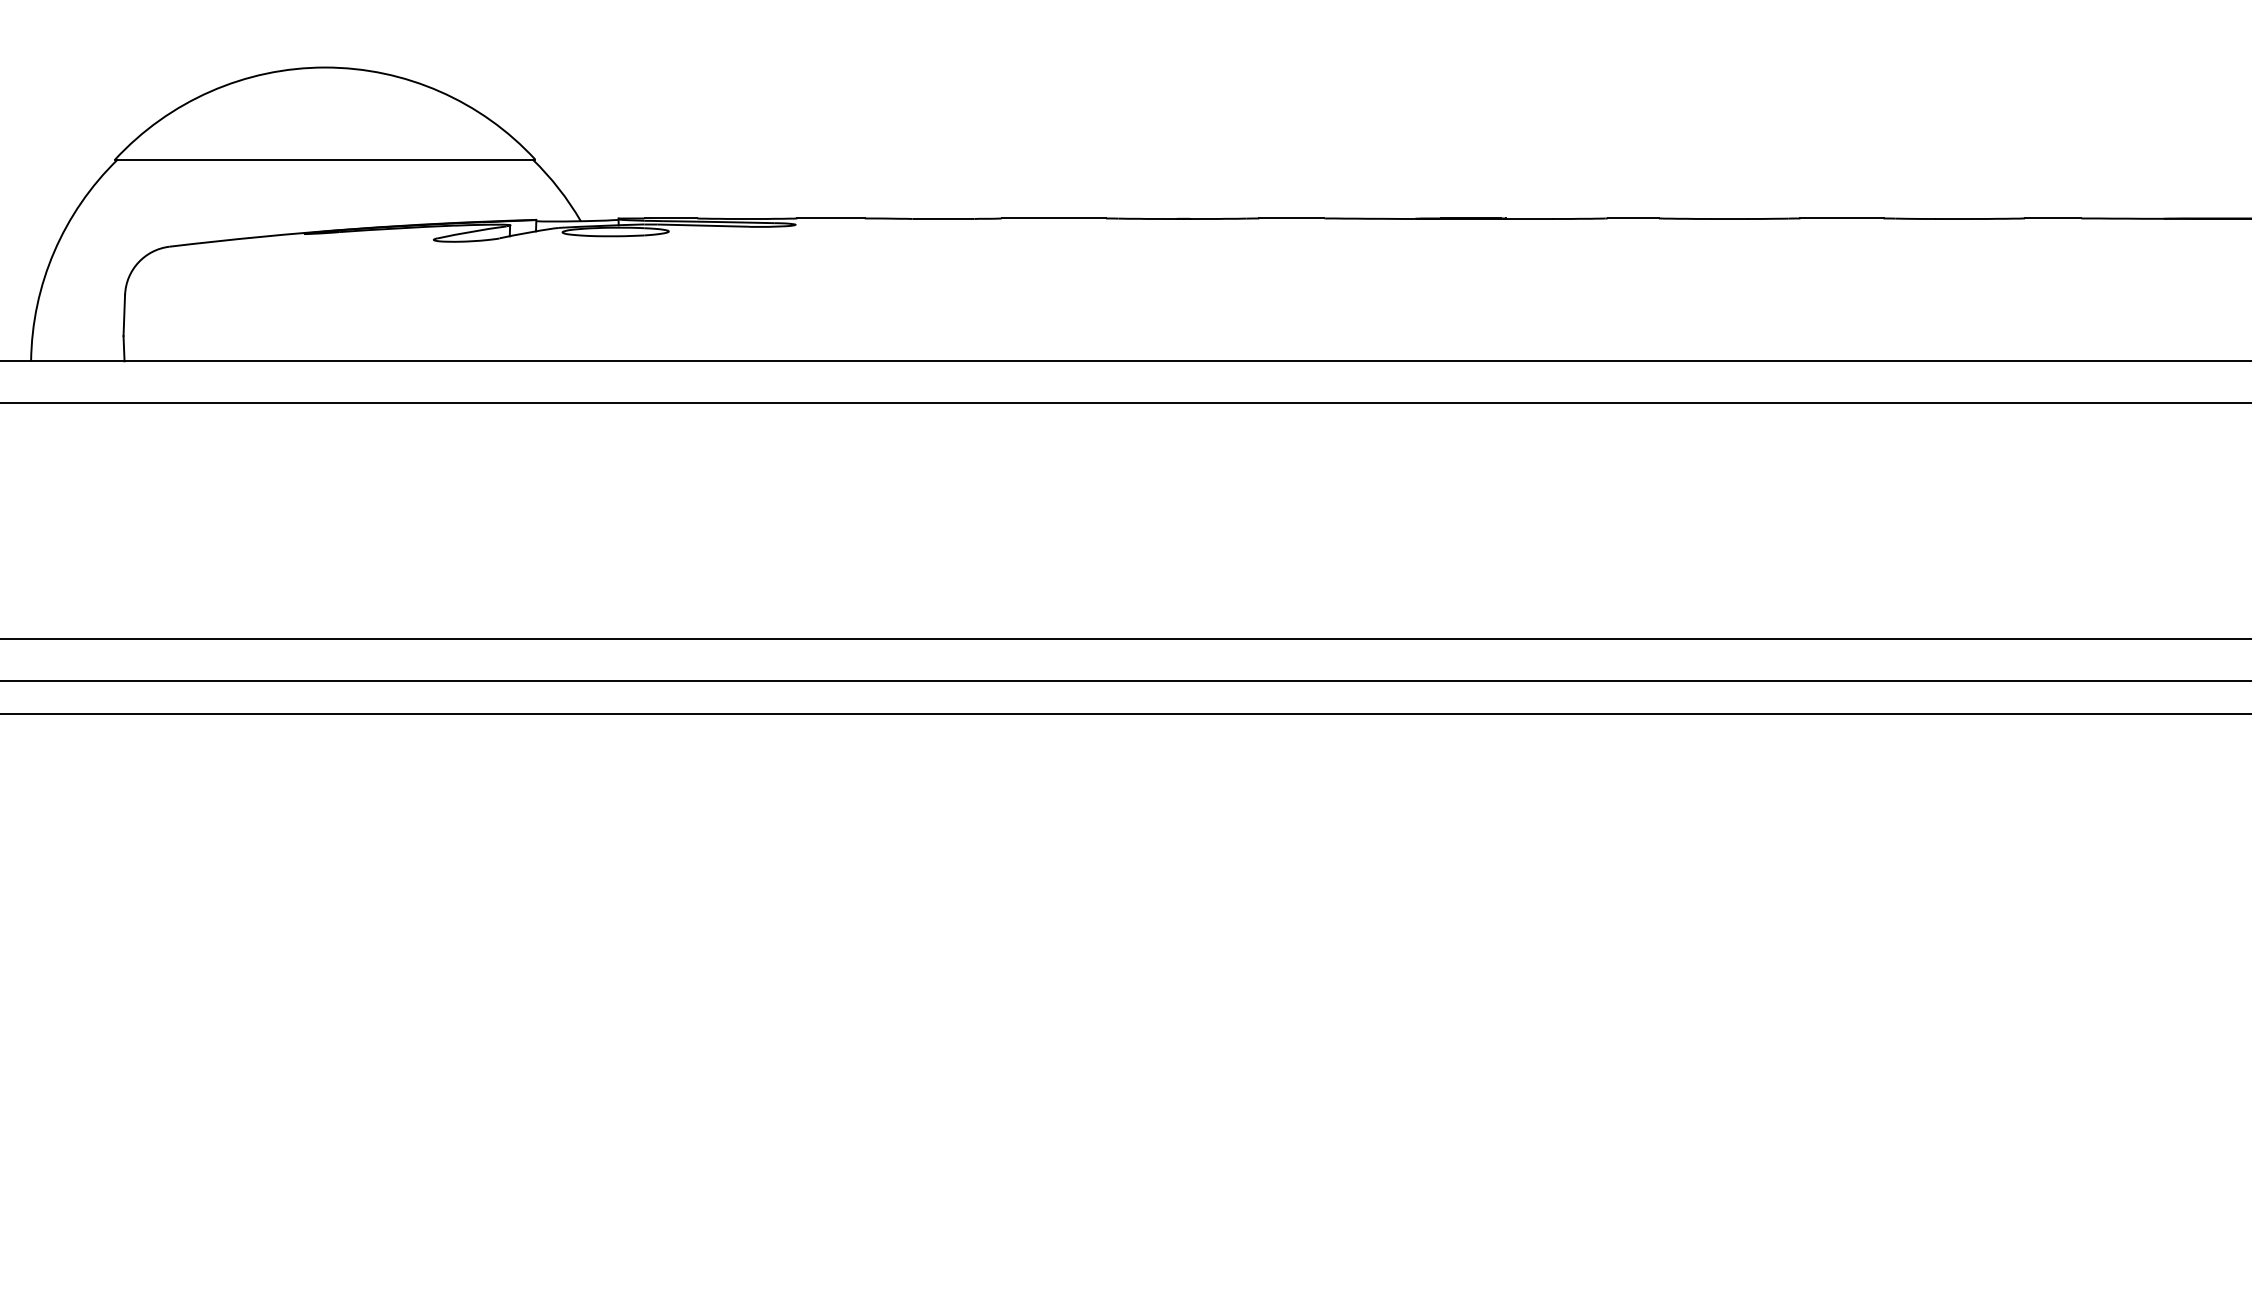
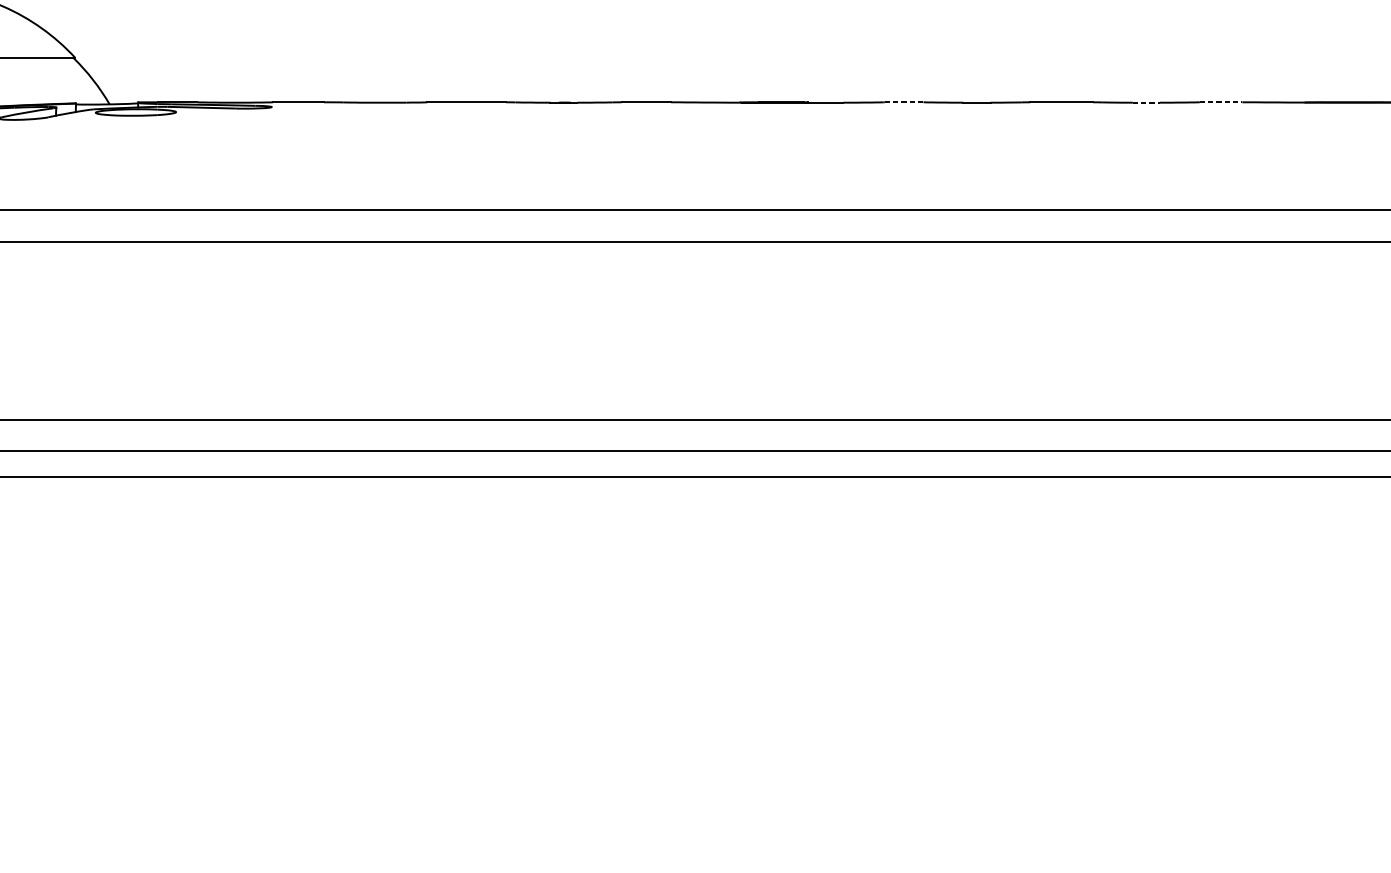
line: (1633, 218) -> (904, 102), solid -> dashed
line: (1954, 218) -> (1146, 102), solid -> dashed
line: (2053, 218) -> (1221, 102), solid -> dashed

